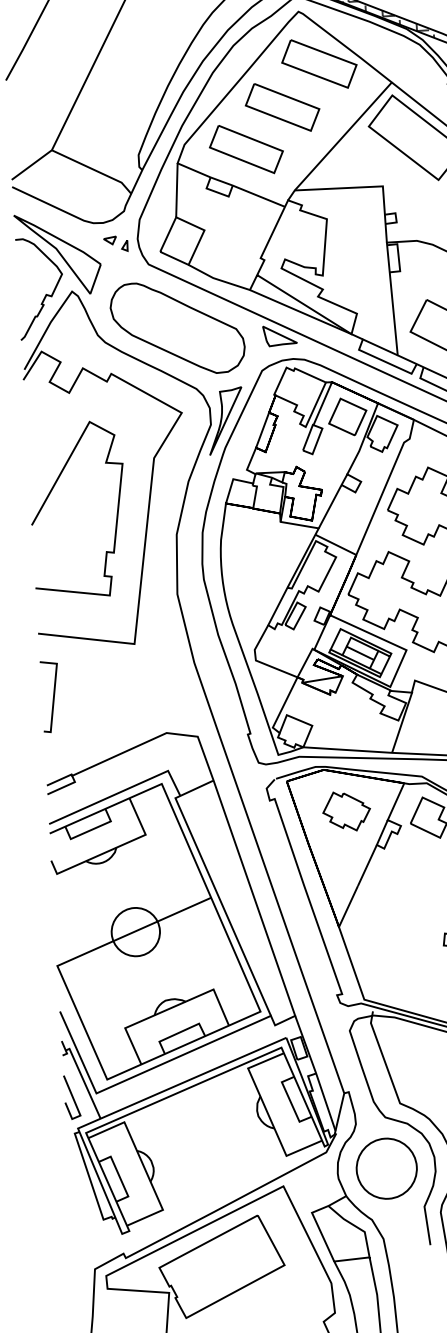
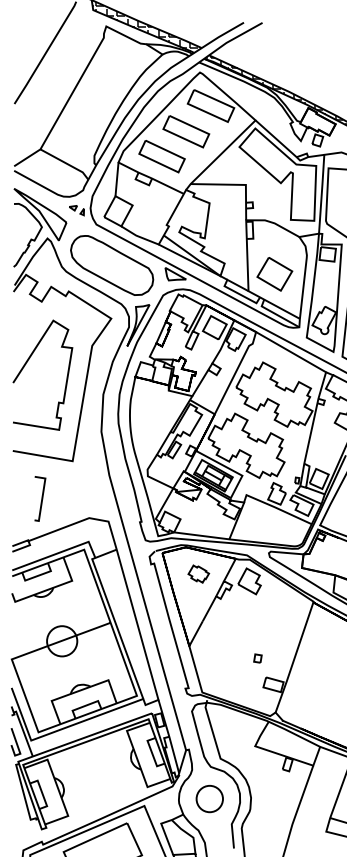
line: (52, 696) -> (41, 498), moved
part: (346, 810) -> (198, 573), size x0.7
circle: (386, 1167) -> (209, 798), size x0.7

